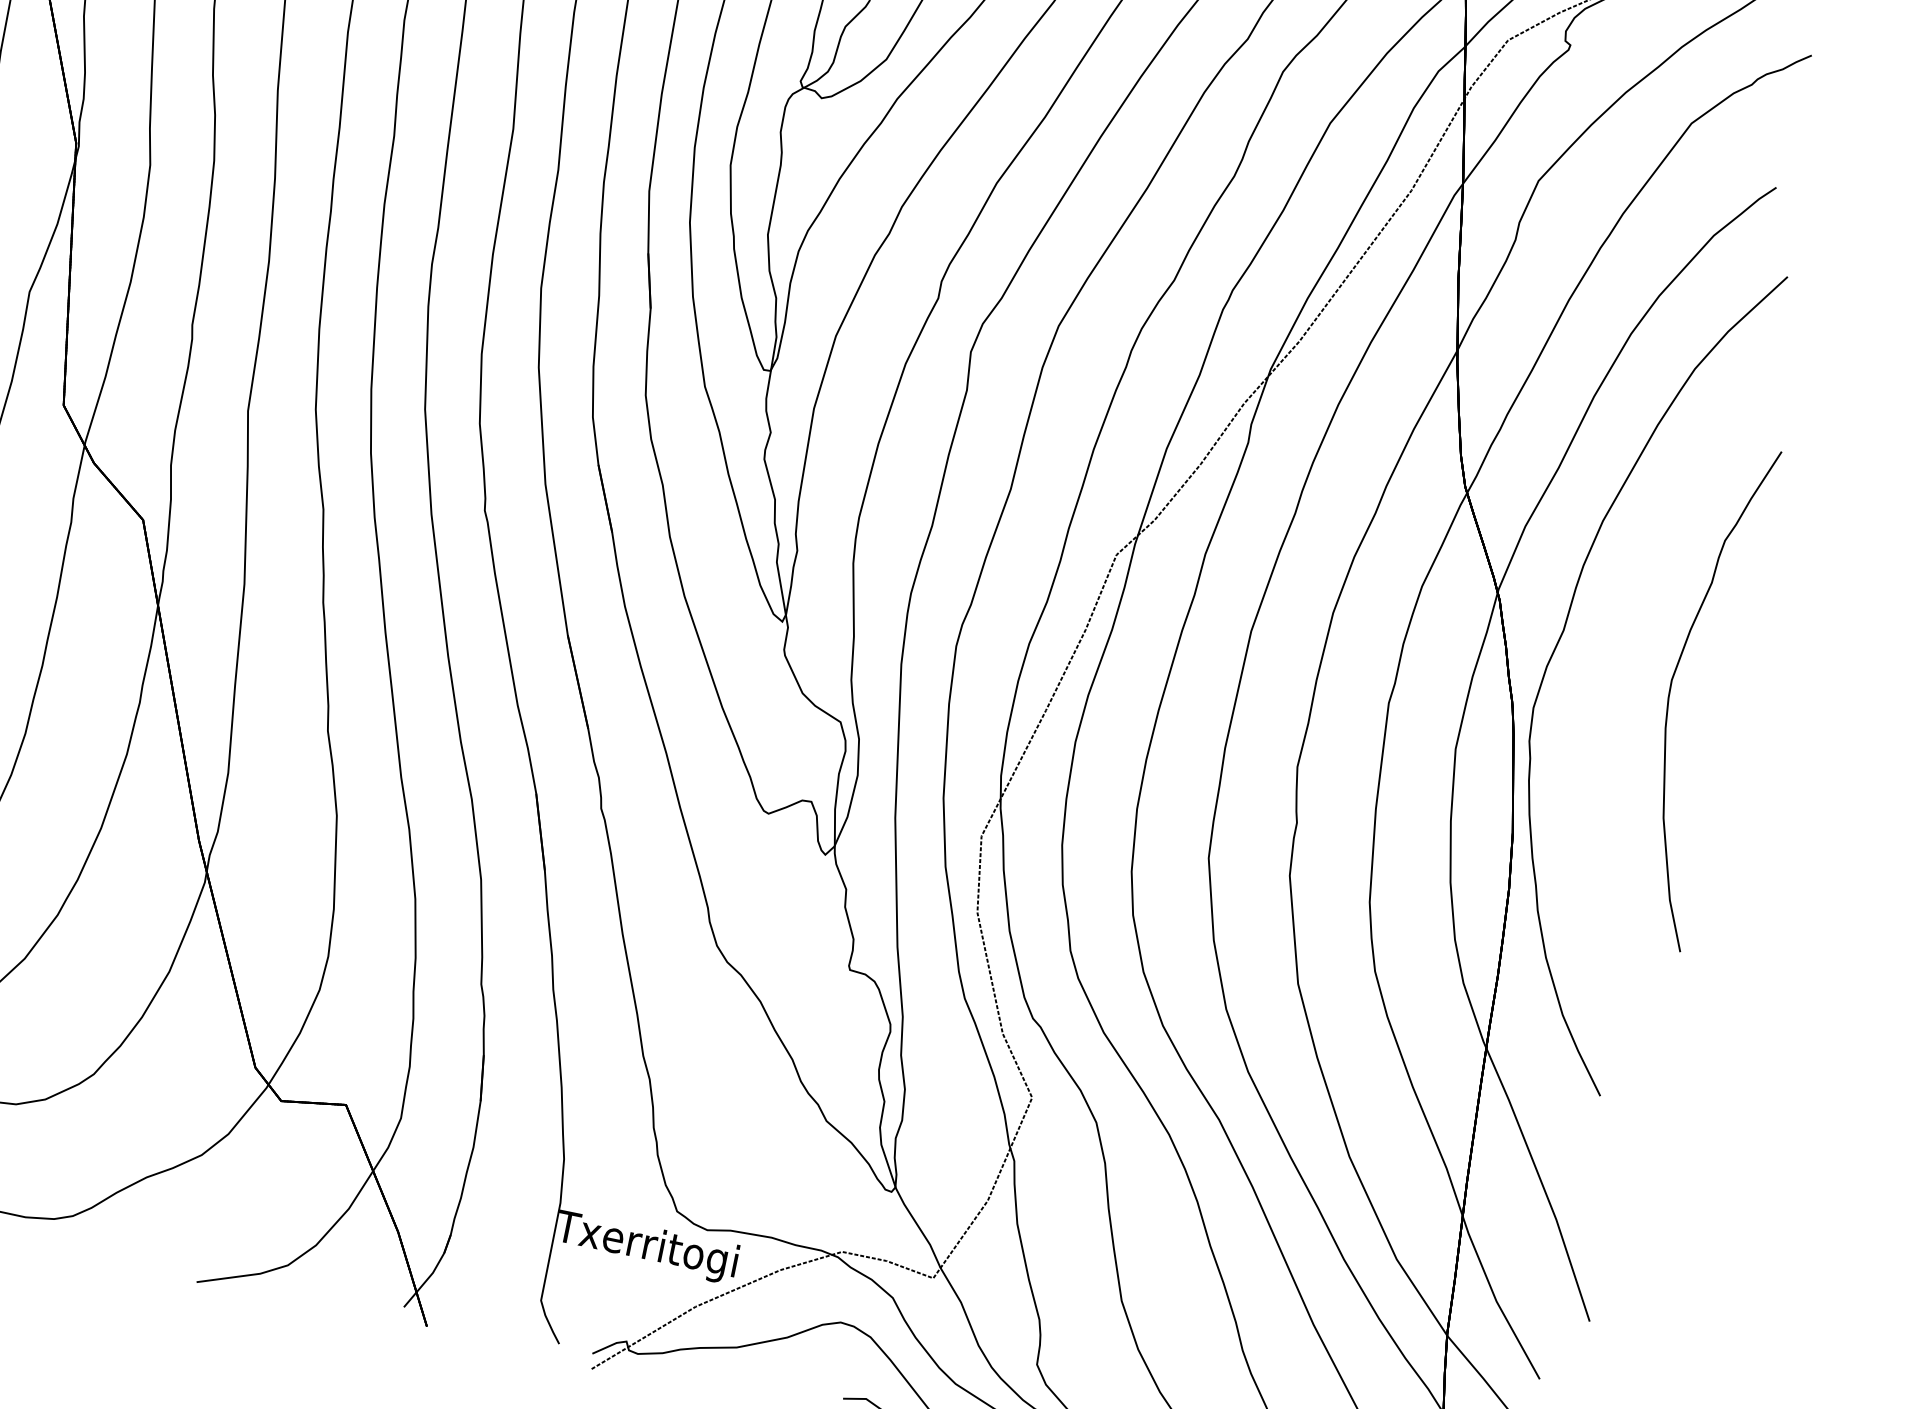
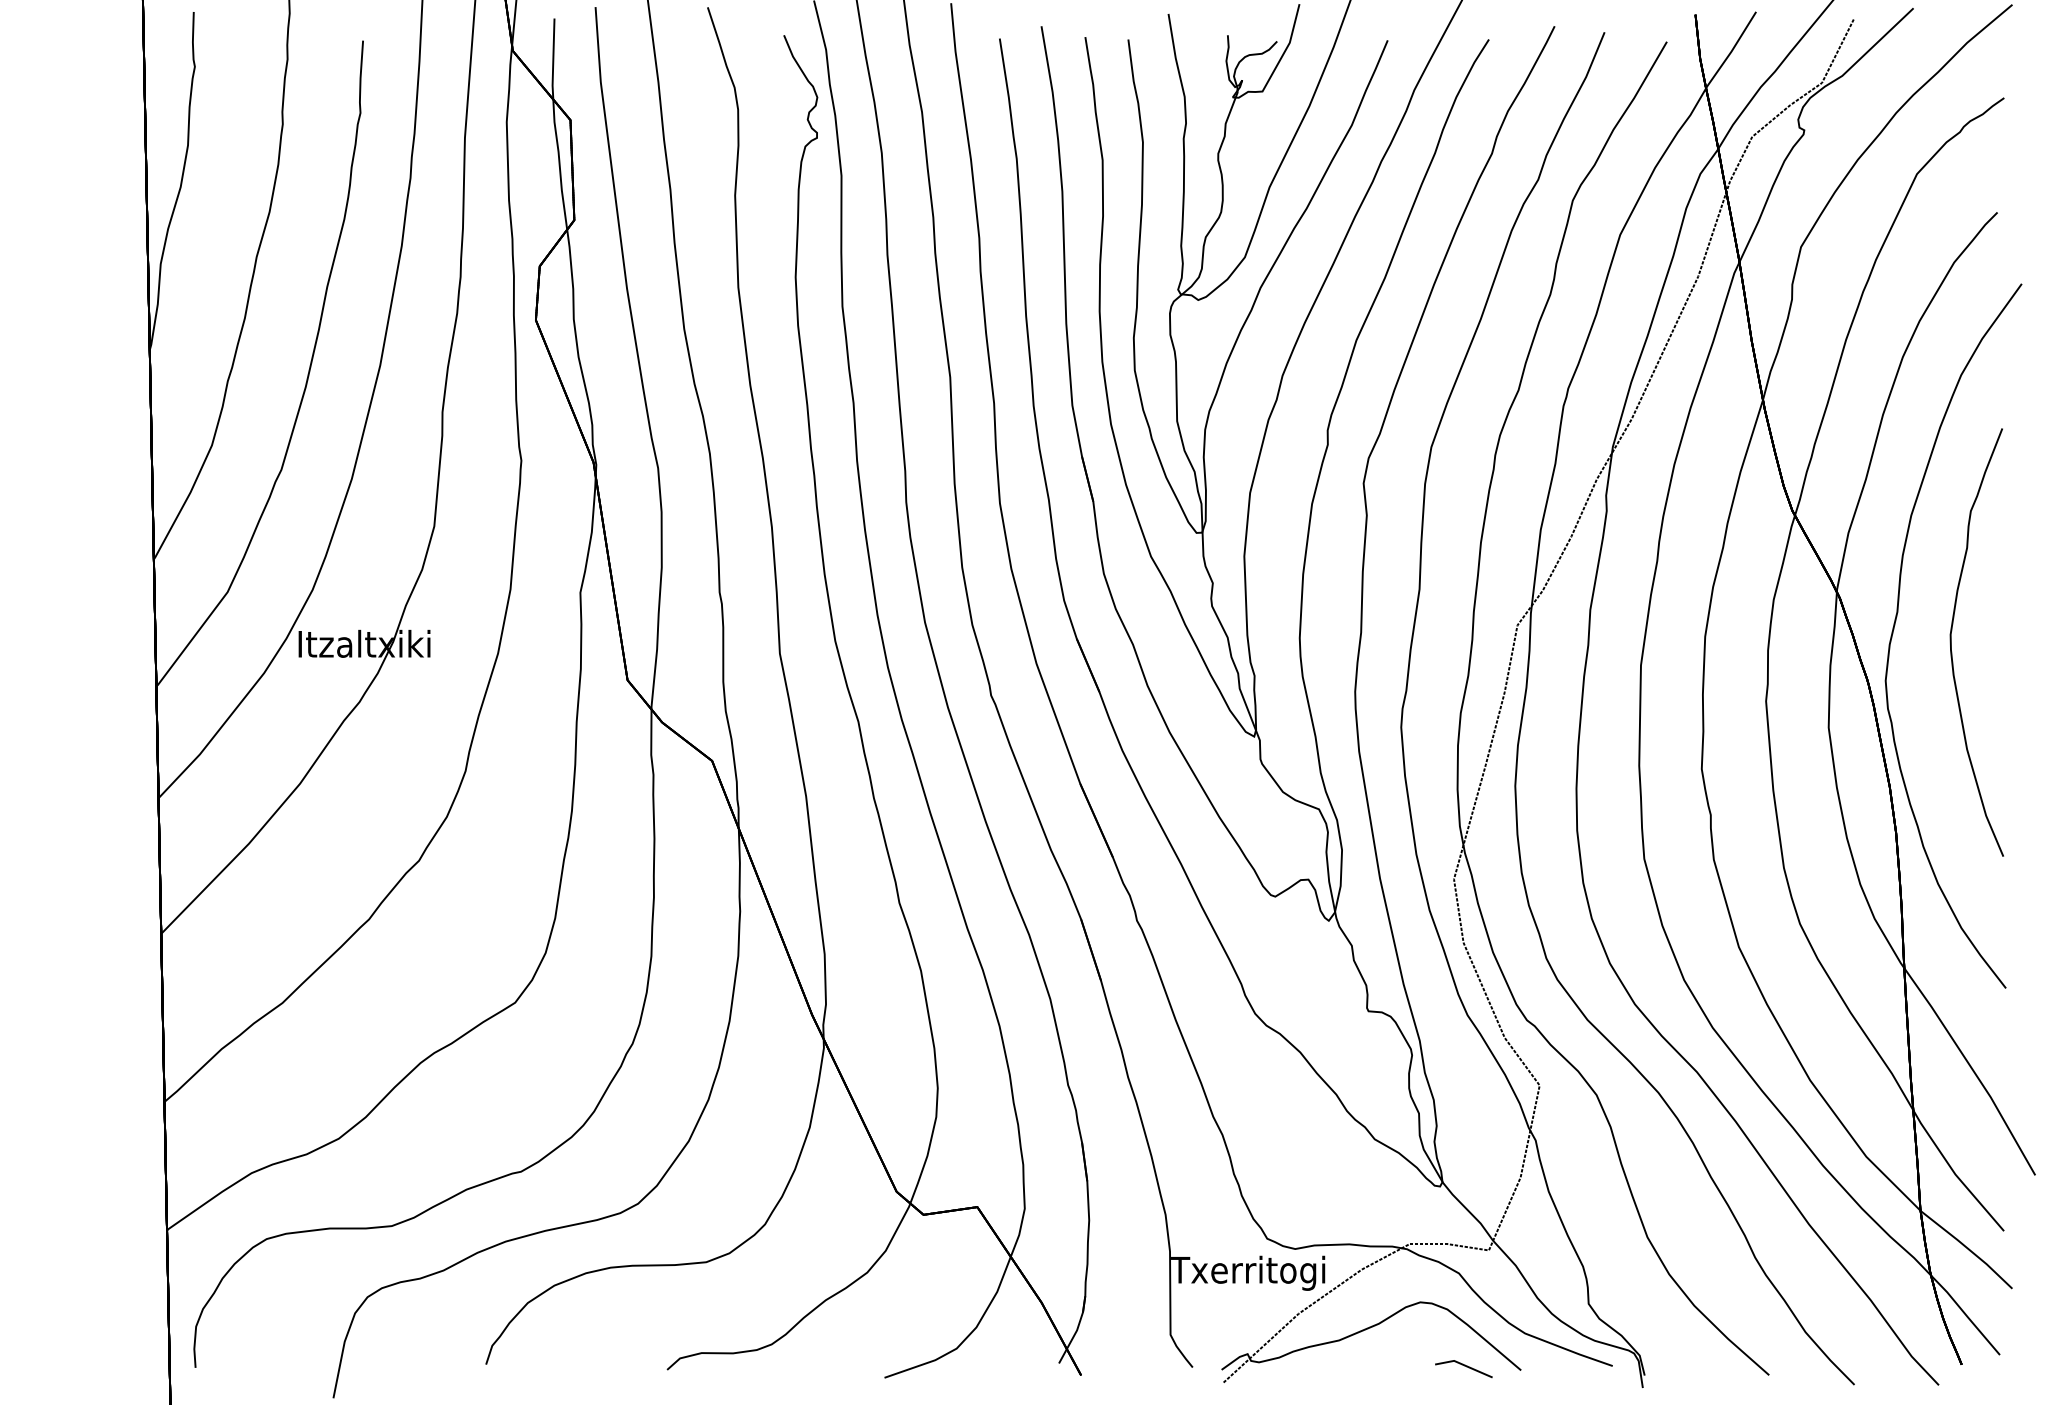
part: (1670, 689) -> (1951, 642), moved

